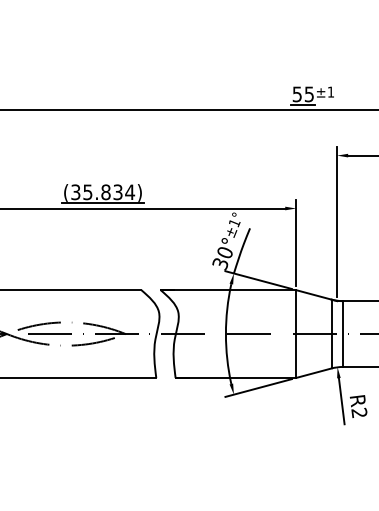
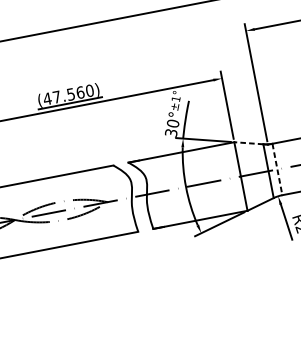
text: (102, 192) -> (68, 95), (35.834) -> (47.560)
line: (313, 294) -> (248, 143), solid -> dashed
line: (342, 334) -> (277, 169), solid -> dashed

